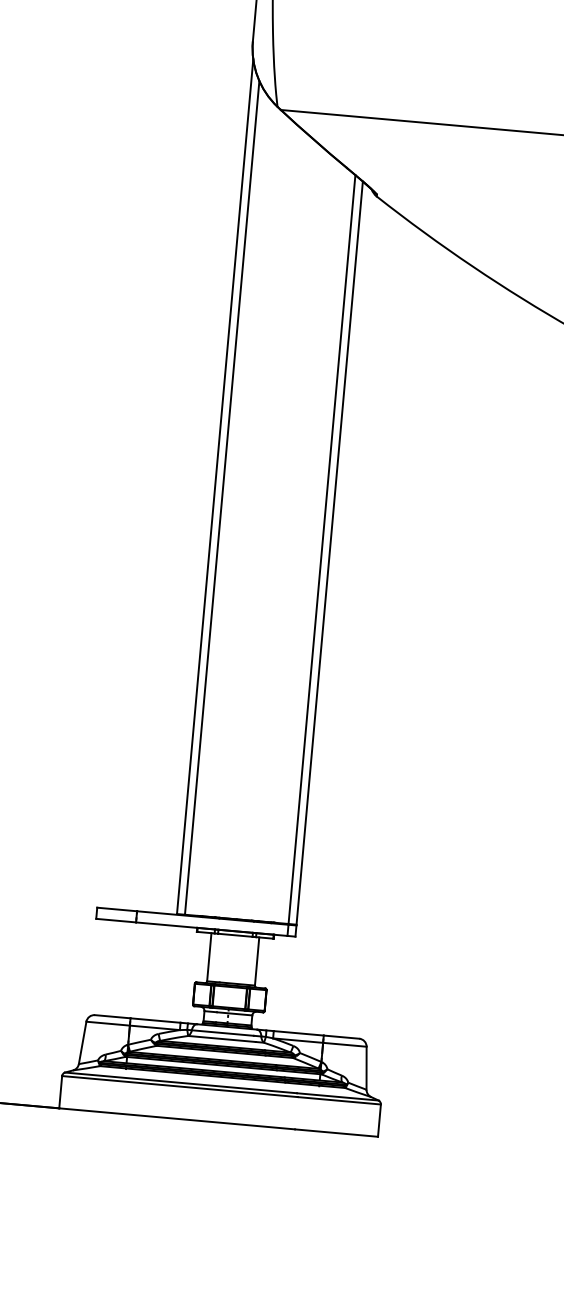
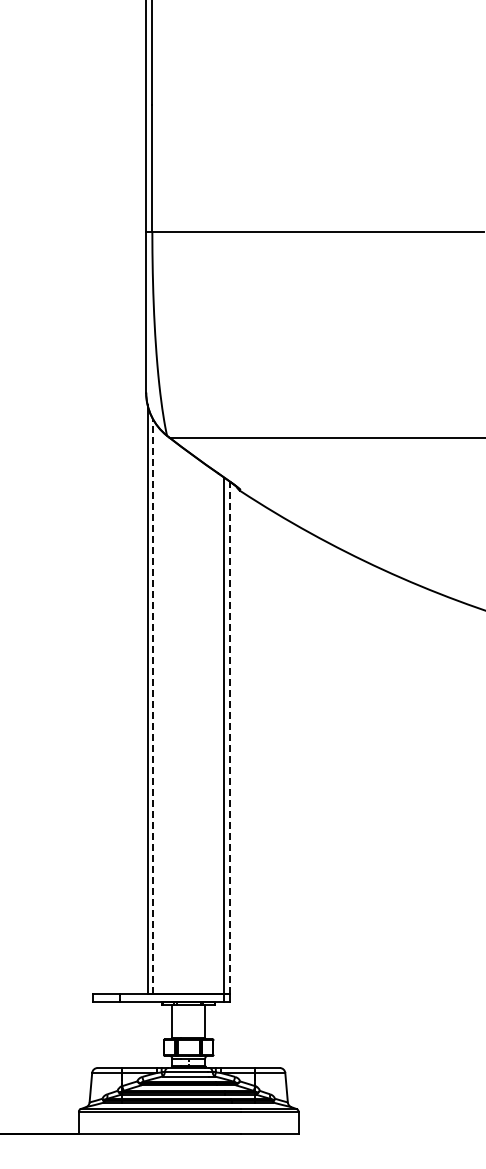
line: (222, 497) -> (153, 706), solid -> dashed
line: (329, 552) -> (229, 737), solid -> dashed

